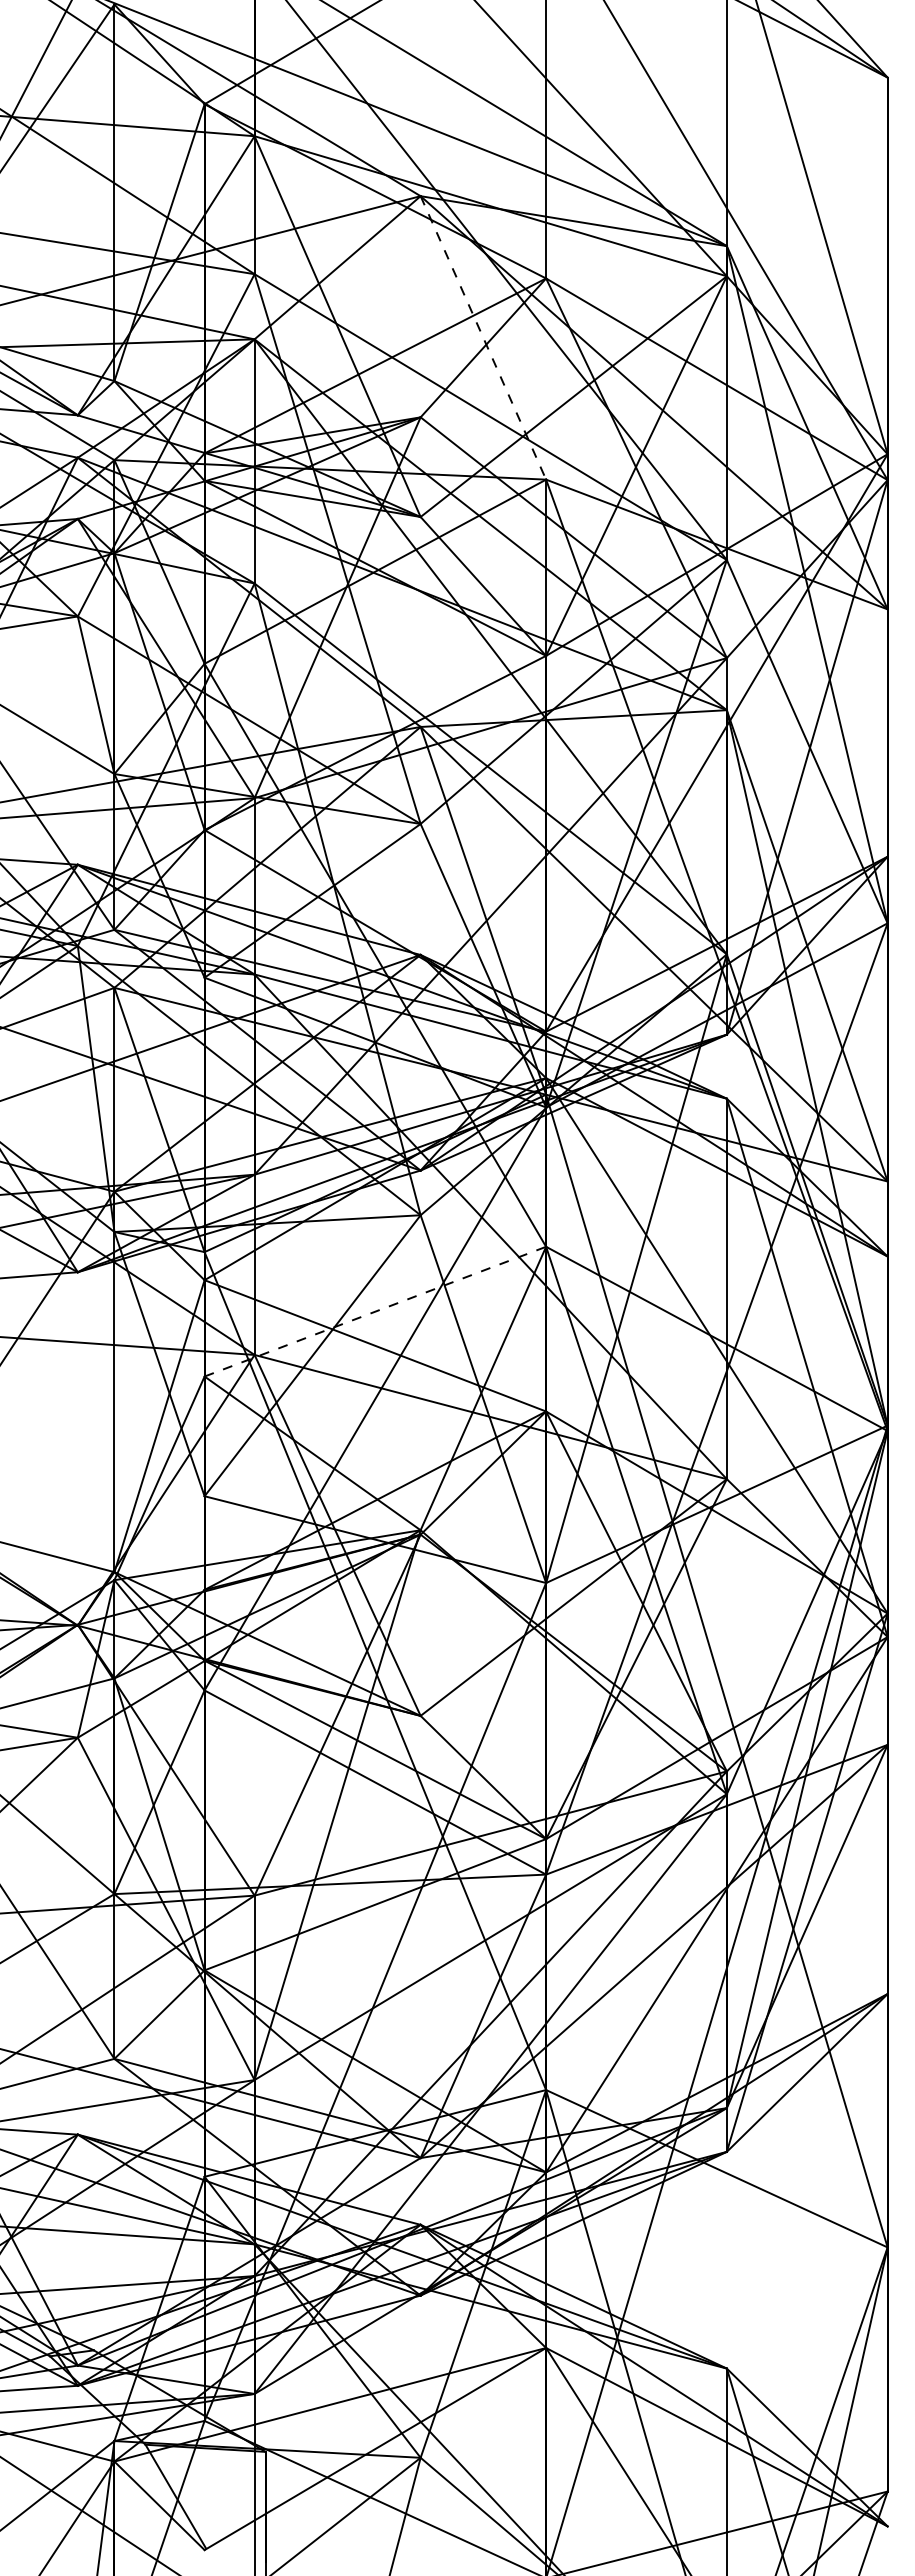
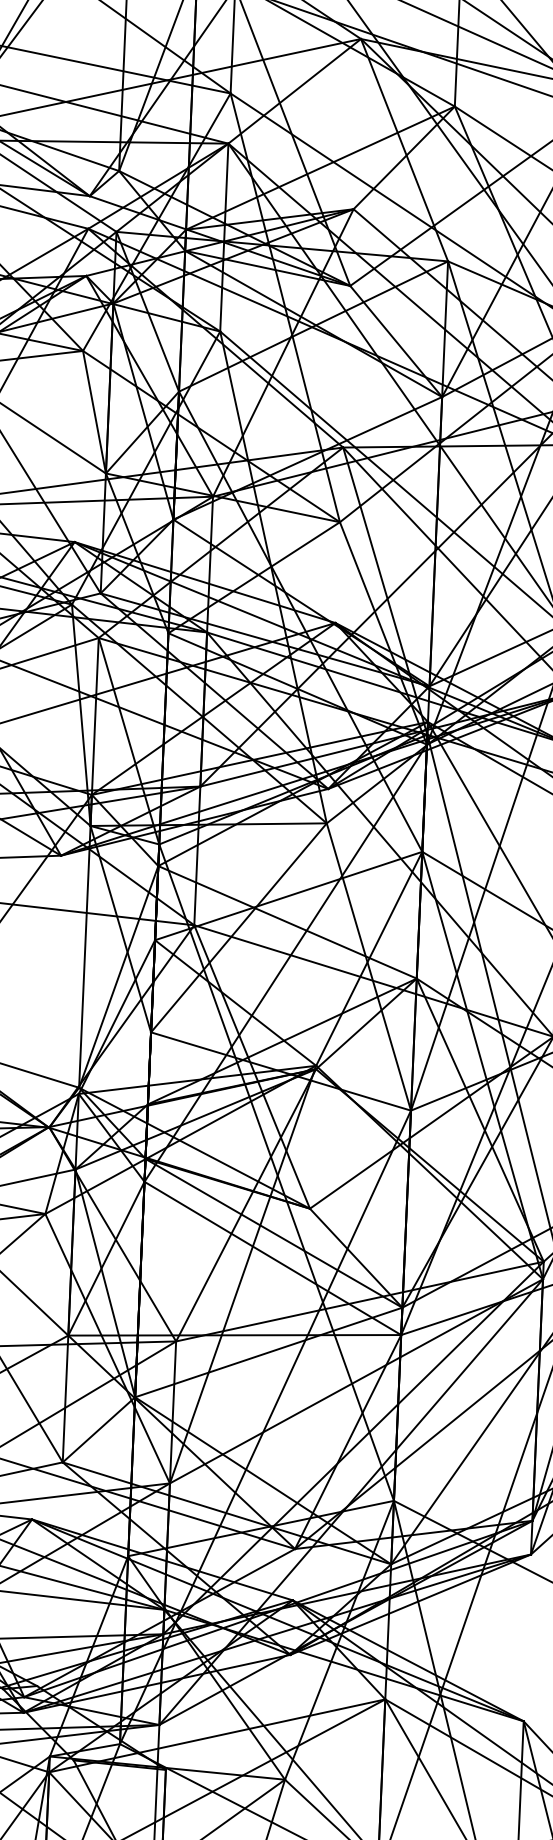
line: (483, 337) -> (404, 149), dashed -> solid
line: (375, 1311) -> (288, 895), dashed -> solid

